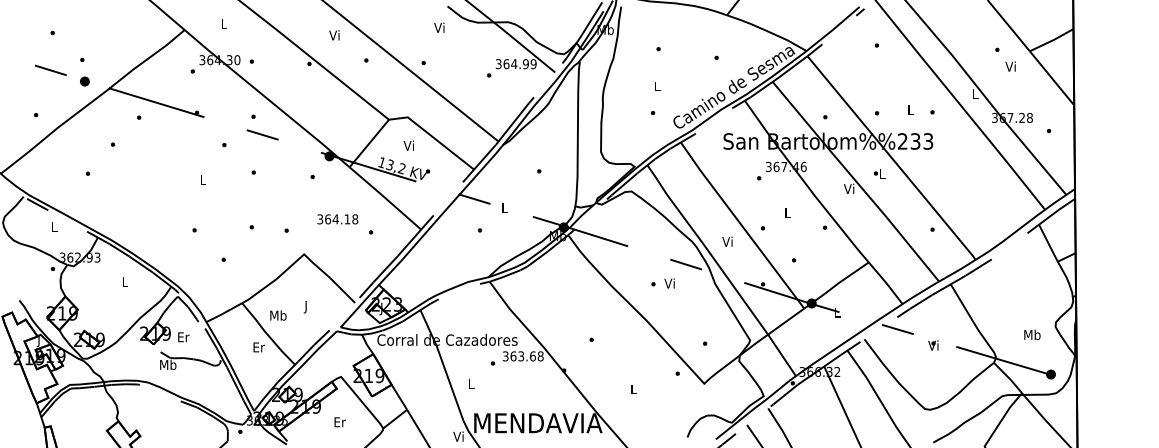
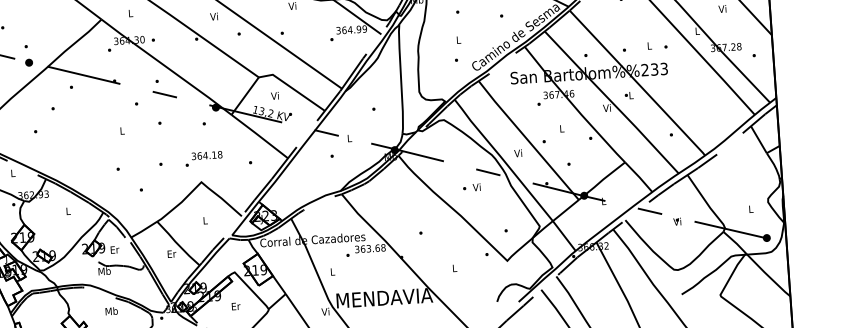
text: (337, 219) -> (206, 155), moved
text: (306, 307) -> (205, 221), J -> L
text: (278, 315) -> (111, 311), moved
text: (1032, 334) -> (751, 208), Mb -> L

